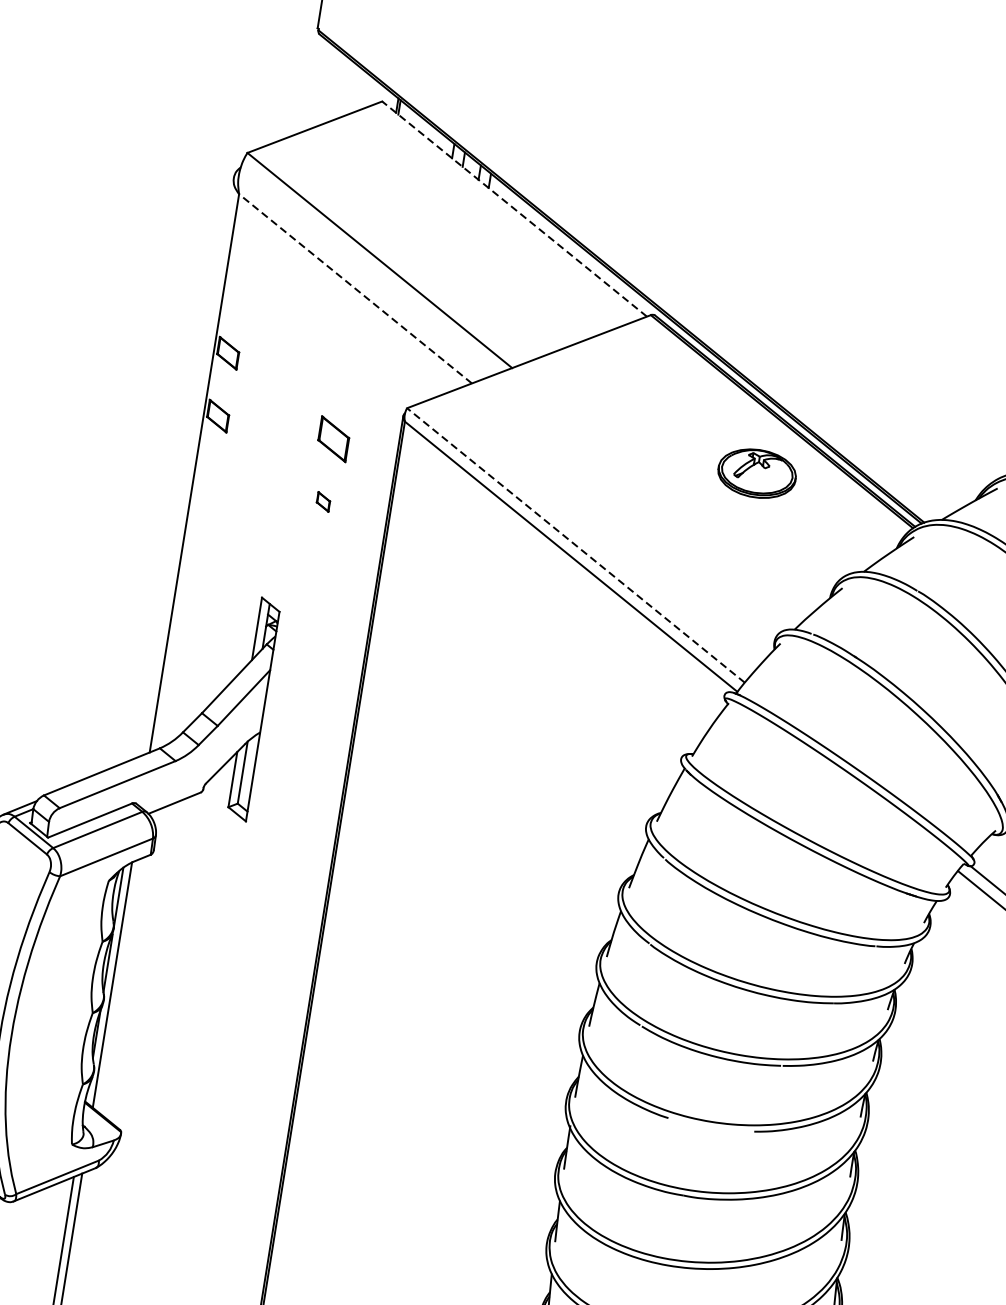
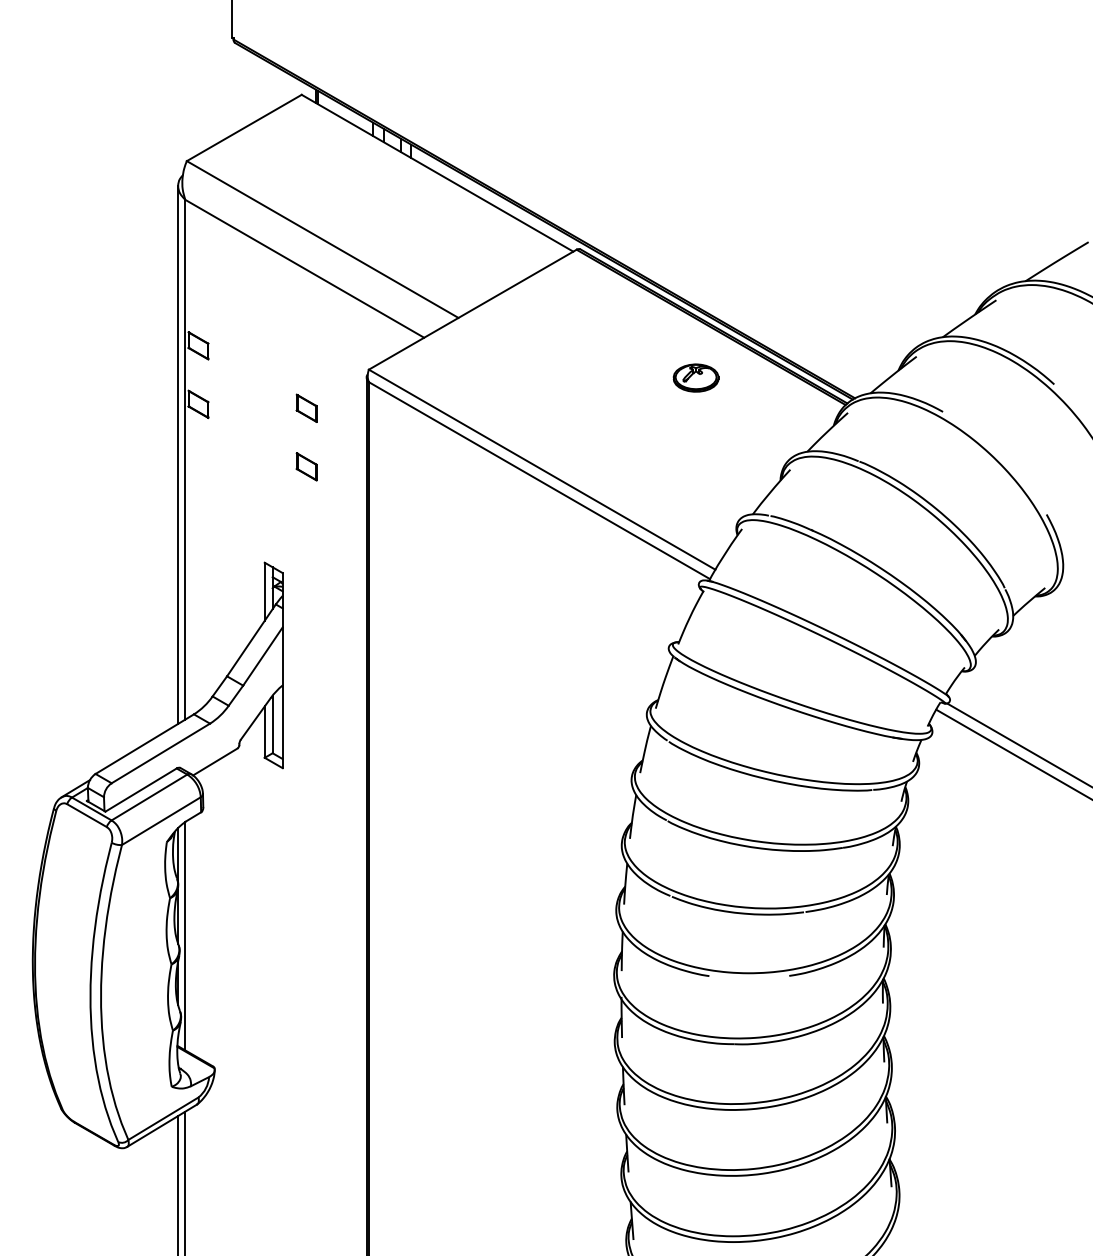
line: (514, 209) -> (437, 173), dashed -> solid
line: (355, 288) -> (304, 268), dashed -> solid
part: (333, 438) -> (306, 407), size x0.71
line: (187, 466) -> (178, 454), added
part: (756, 472) -> (695, 377), size x0.62
part: (323, 501) -> (306, 466), size x1.67
line: (575, 545) -> (541, 469), dashed -> solid

